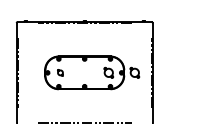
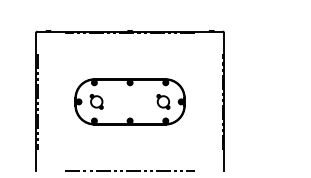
part: (60, 72) -> (96, 101), size x1.67
part: (134, 72) -> (199, 101), removed

